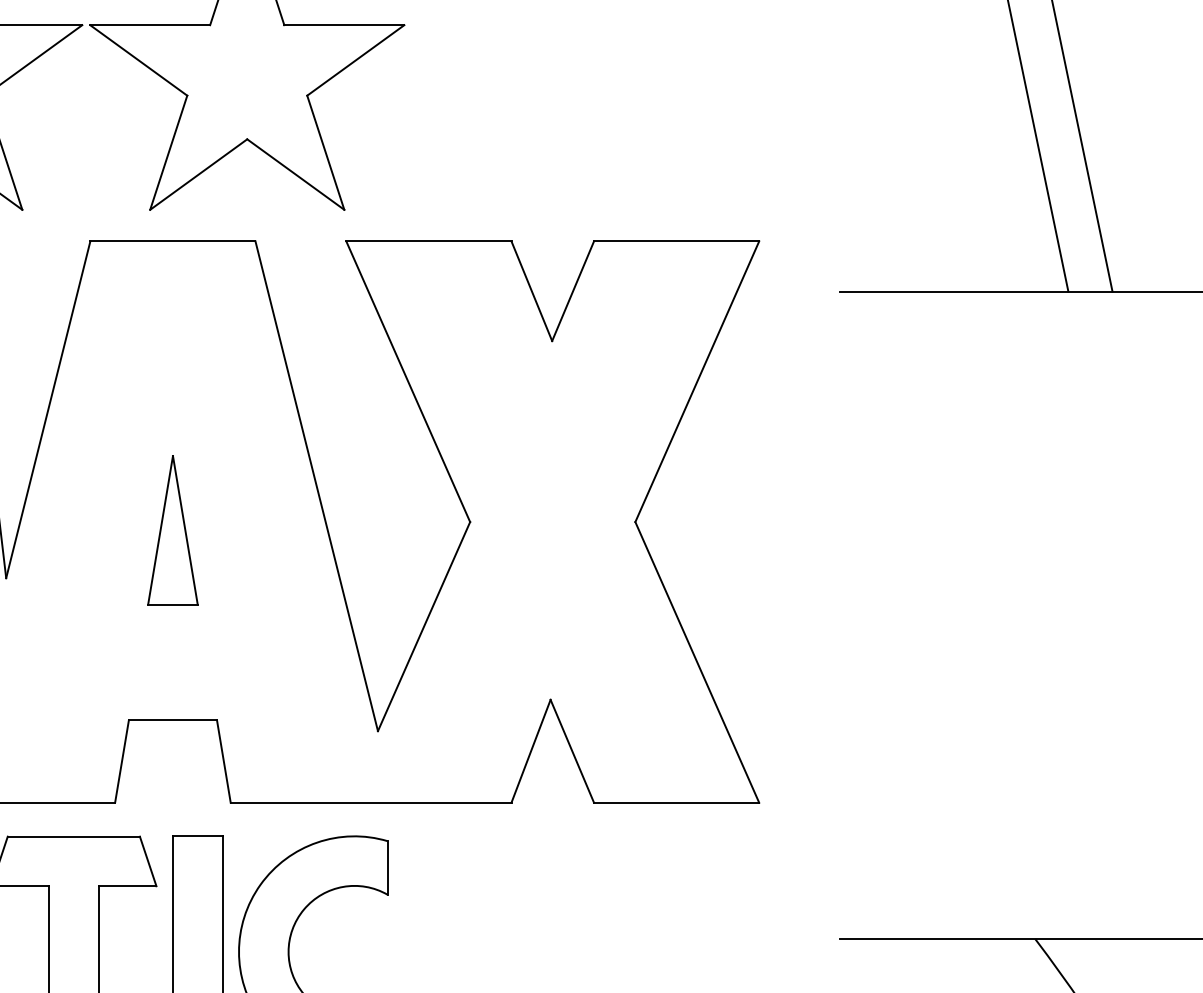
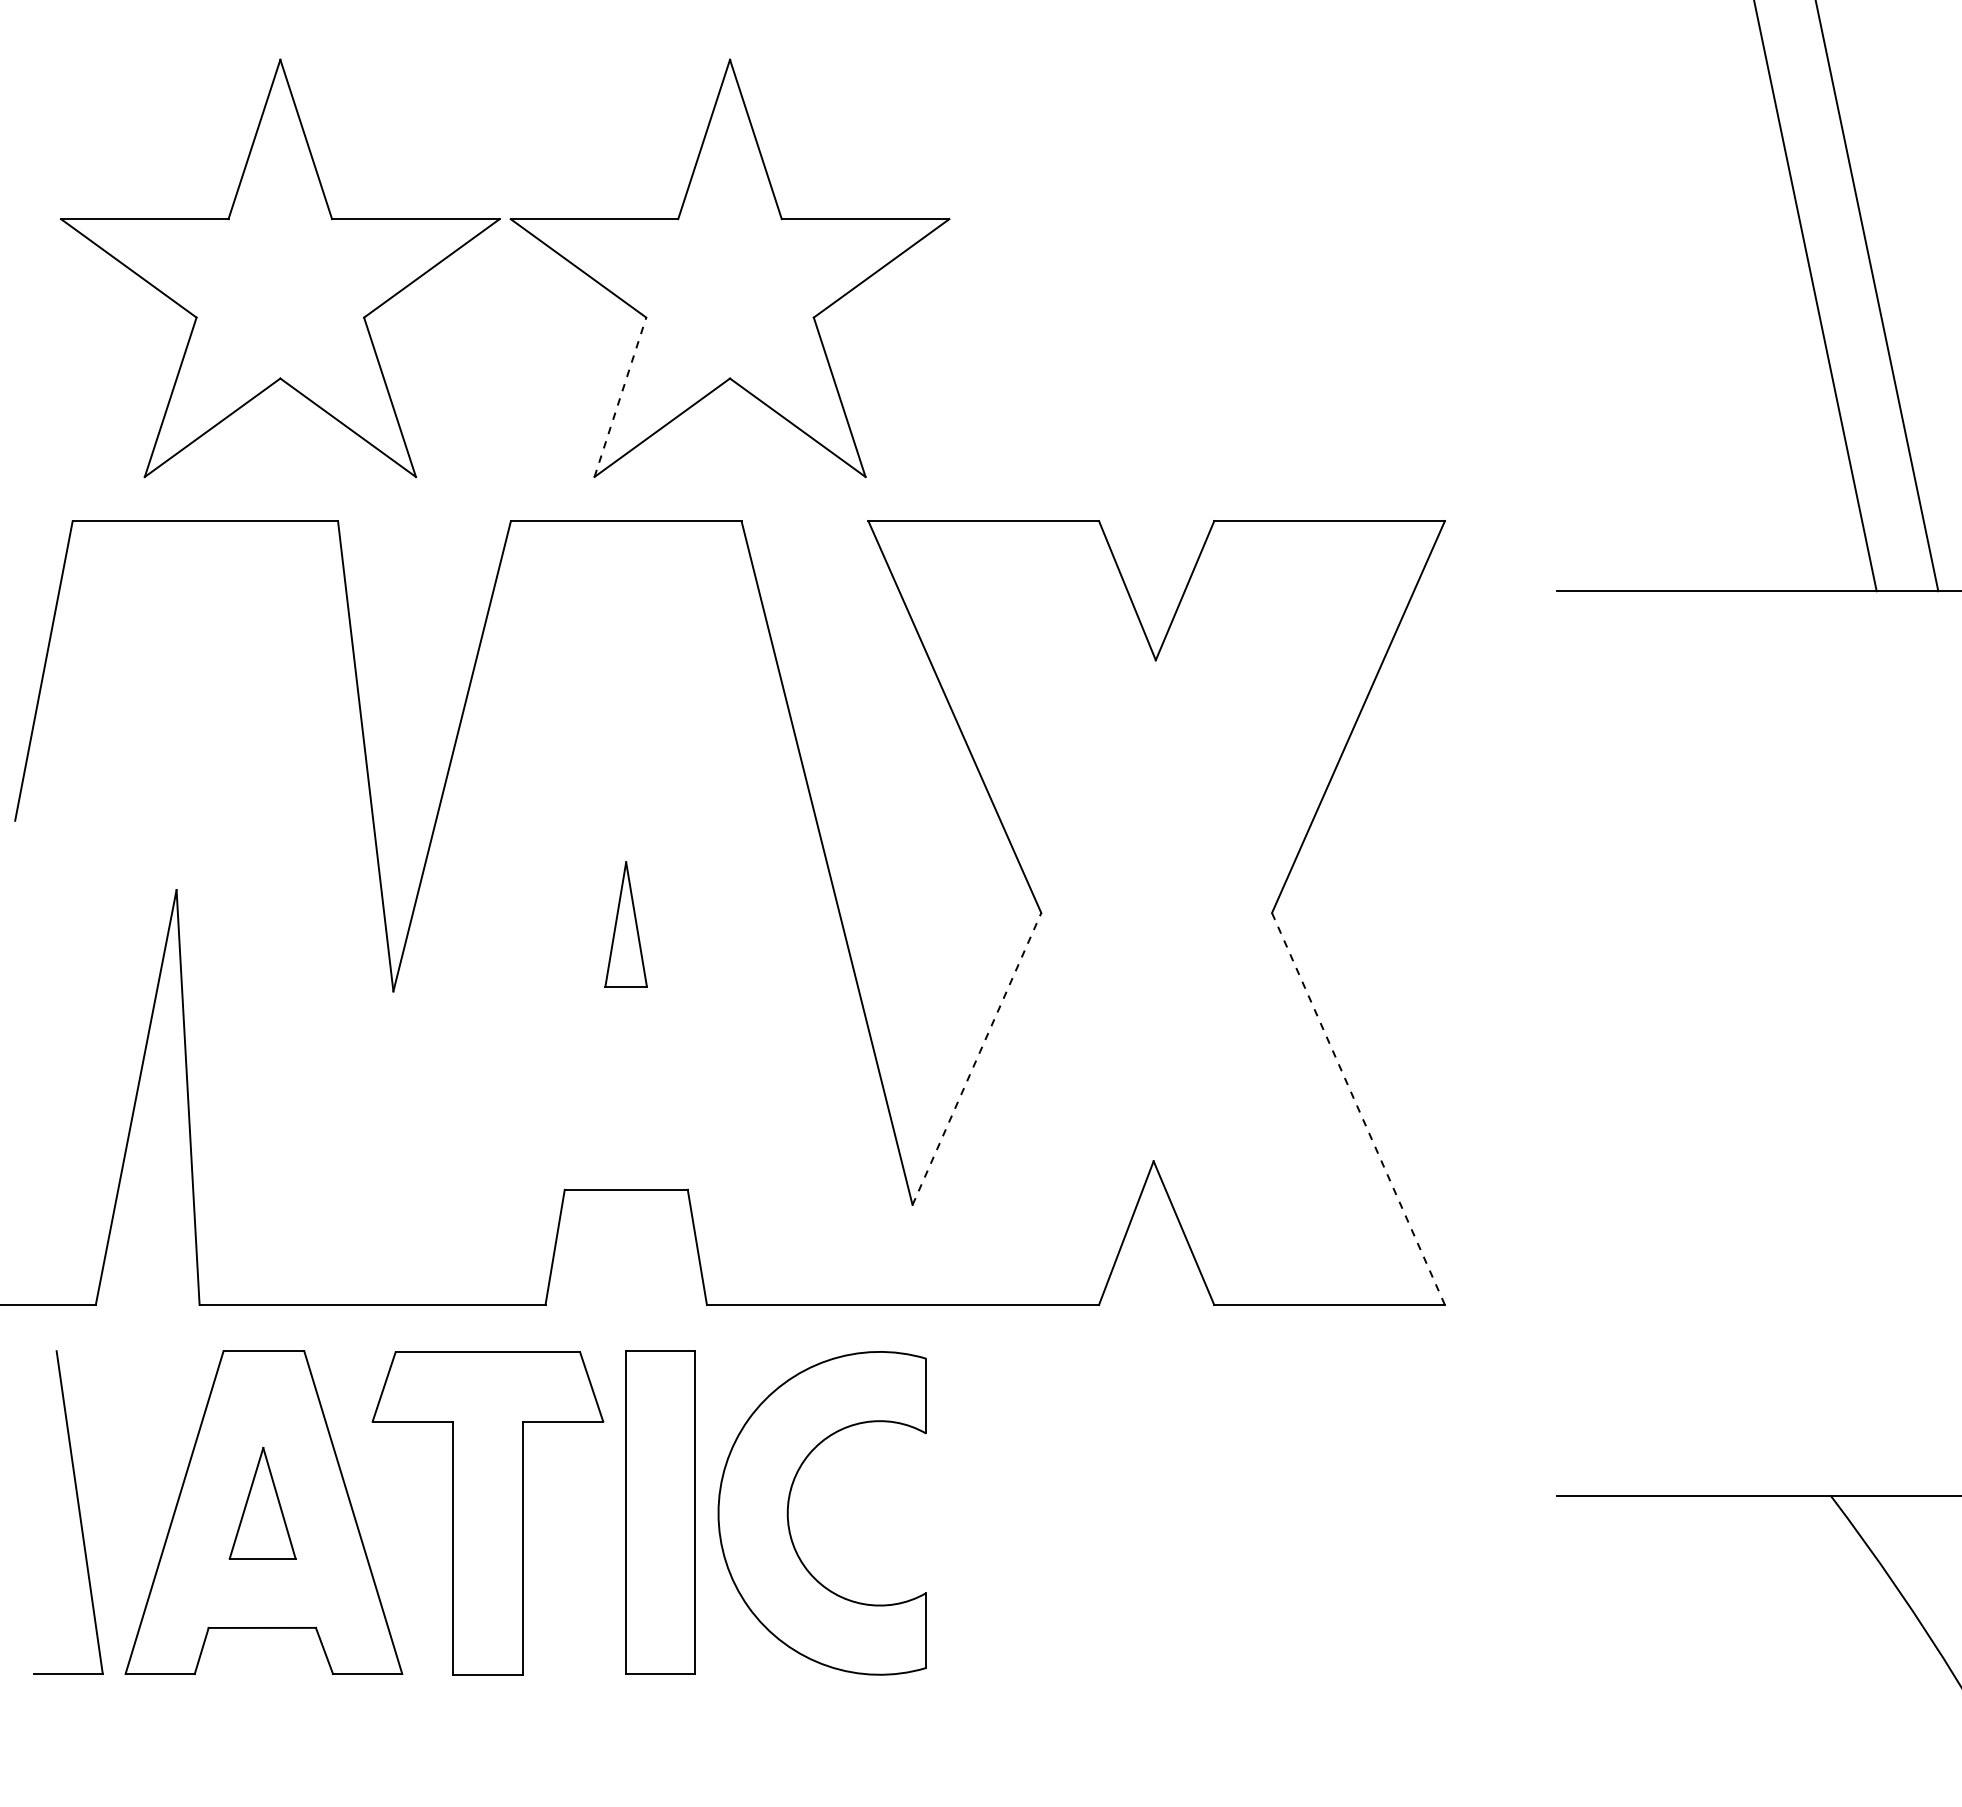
line: (168, 152) -> (620, 397), solid -> dashed
part: (172, 530) -> (625, 924), size x0.6
line: (423, 626) -> (976, 1059), solid -> dashed
line: (697, 662) -> (1358, 1109), solid -> dashed

